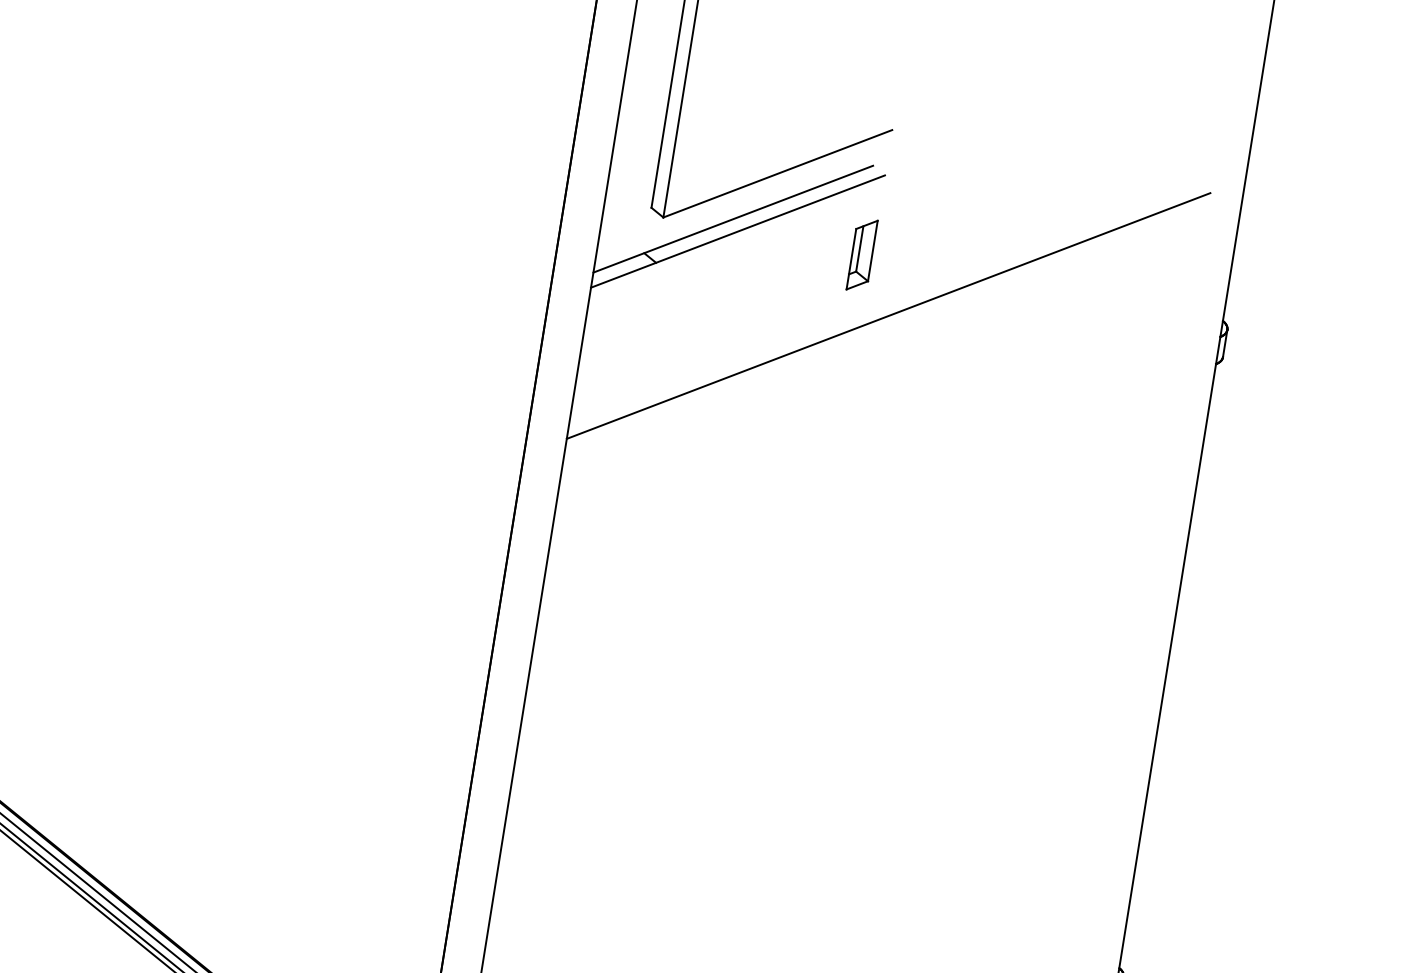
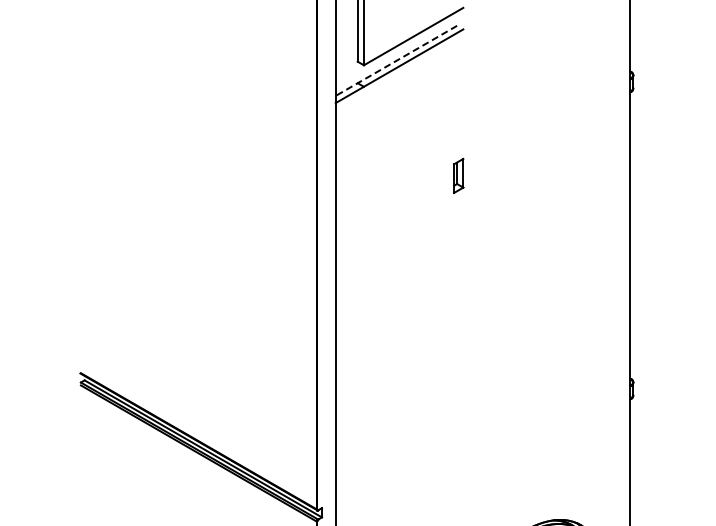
line: (731, 220) -> (395, 61), solid -> dashed
part: (861, 254) -> (458, 175), moved
line: (888, 314) -> (475, 93), removed

